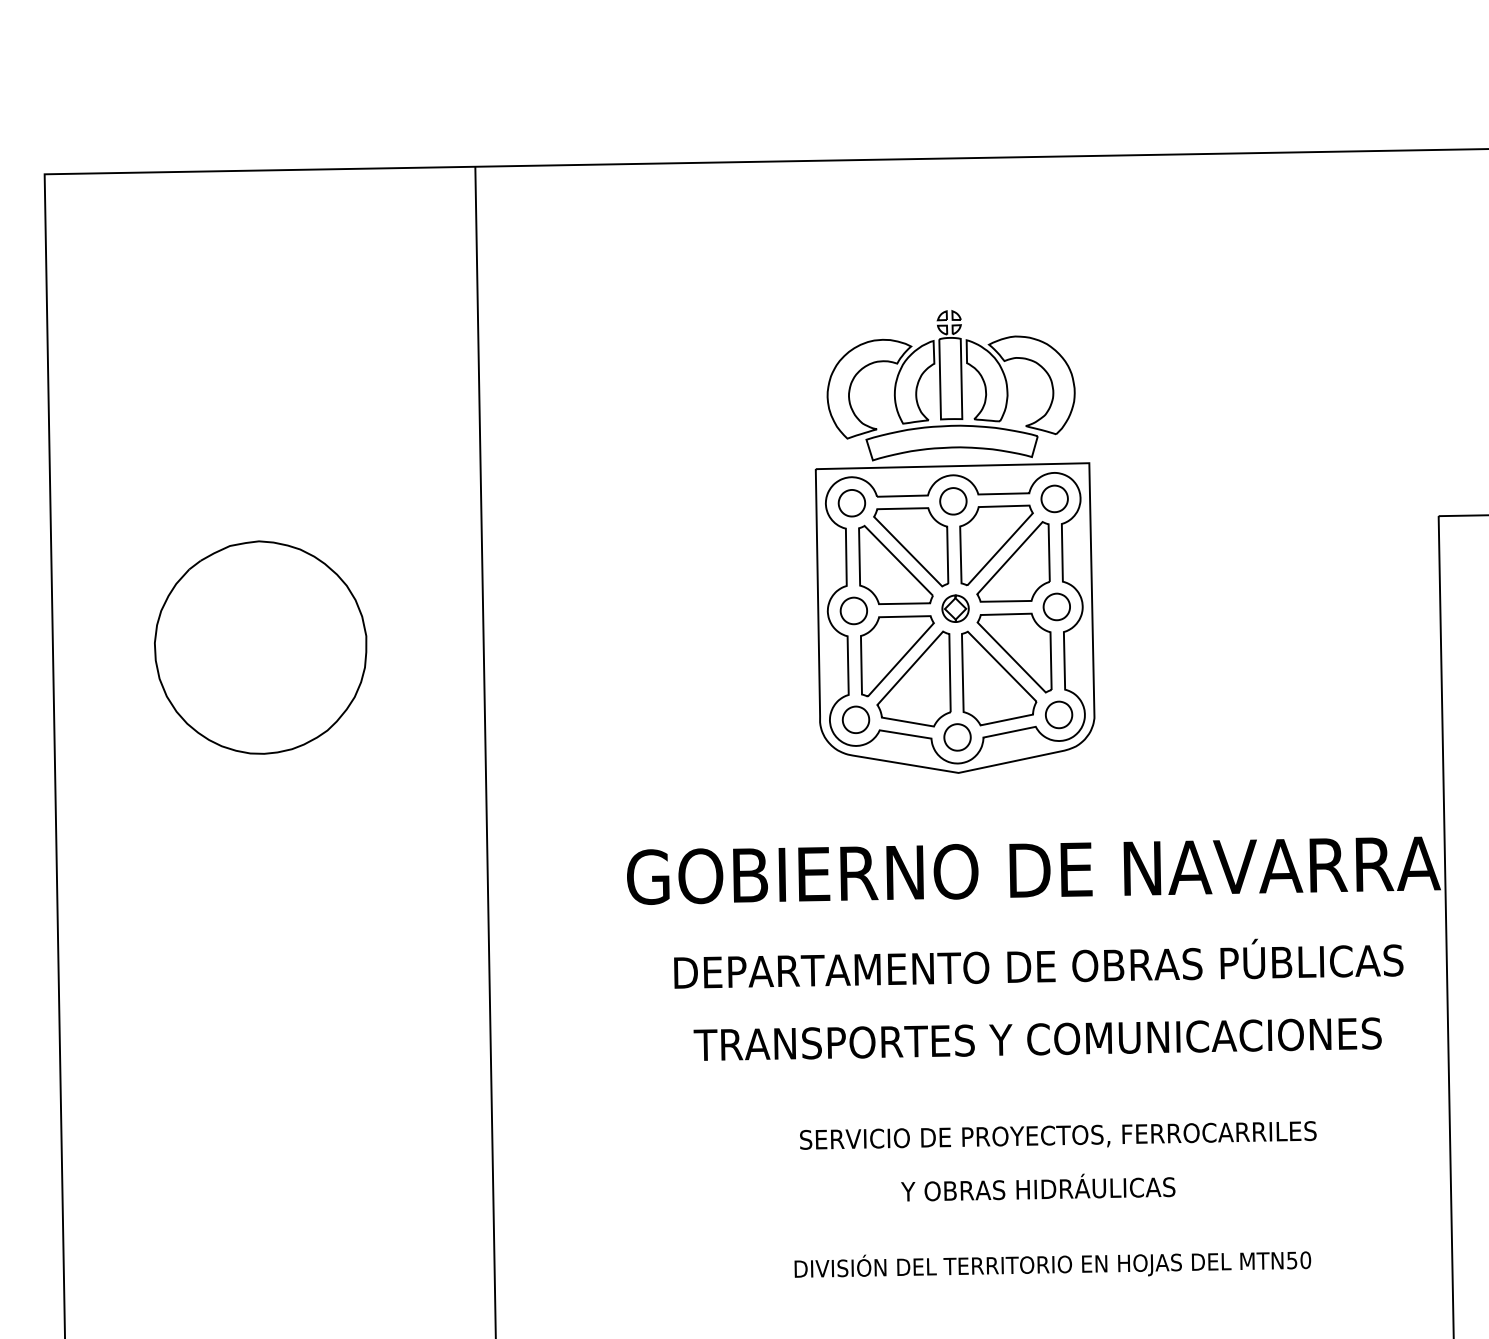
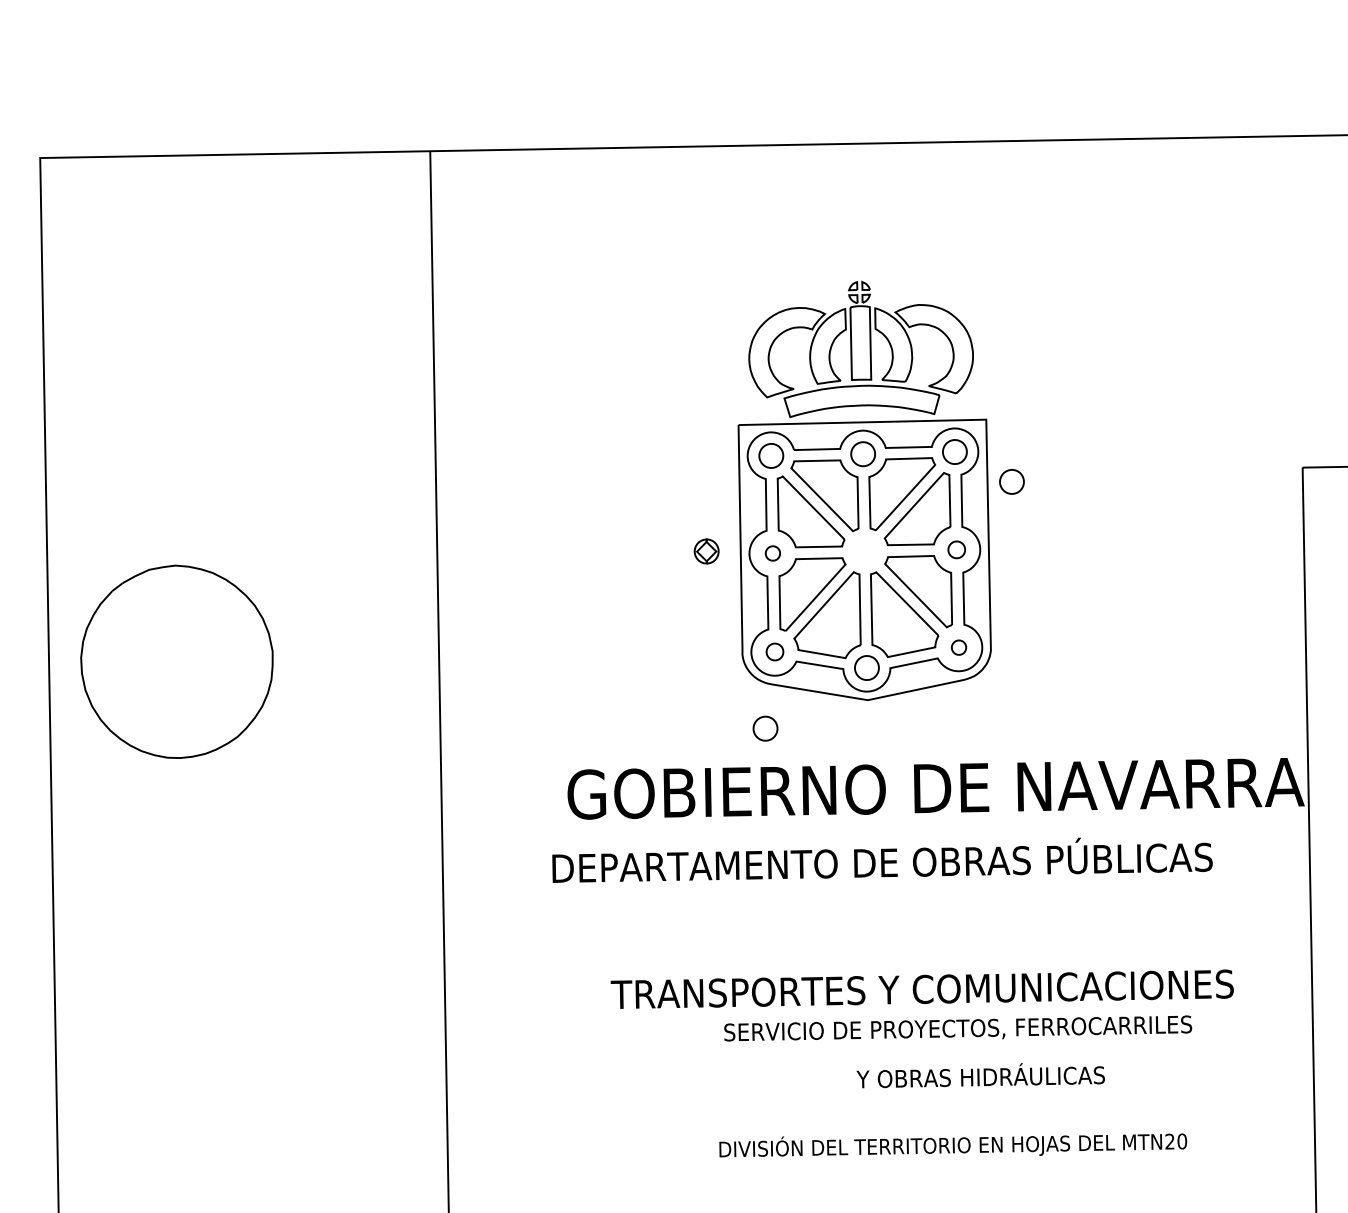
part: (1117, 531) -> (1011, 481), added
part: (1056, 606) -> (956, 549), size x0.7
part: (955, 608) -> (706, 551), moved
part: (853, 610) -> (772, 553), size x0.6
part: (260, 647) -> (176, 661), moved
part: (1059, 714) -> (959, 647), size x0.6
part: (855, 719) -> (774, 651), size x0.7
part: (845, 804) -> (765, 728), added
text: (1038, 963) -> (882, 860), moved
text: (1037, 1038) -> (922, 988), moved
text: (1038, 1187) -> (980, 1075), moved
text: (1292, 1260) -> (1170, 1141), MTN50 -> MTN20

